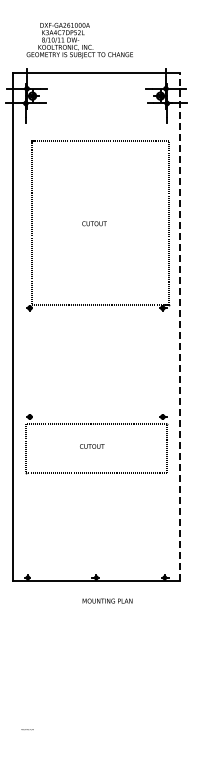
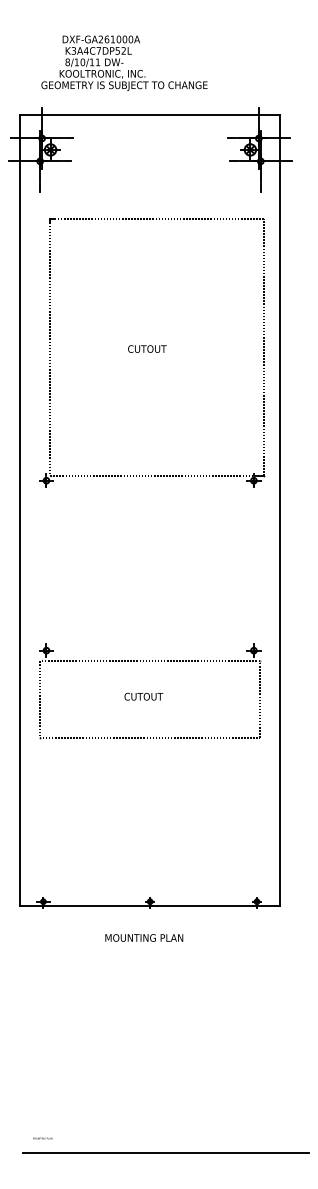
line: (179, 327) -> (279, 511), dashed -> solid
text: (107, 600) -> (144, 937), moved
line: (106, 739) -> (166, 1154), added

